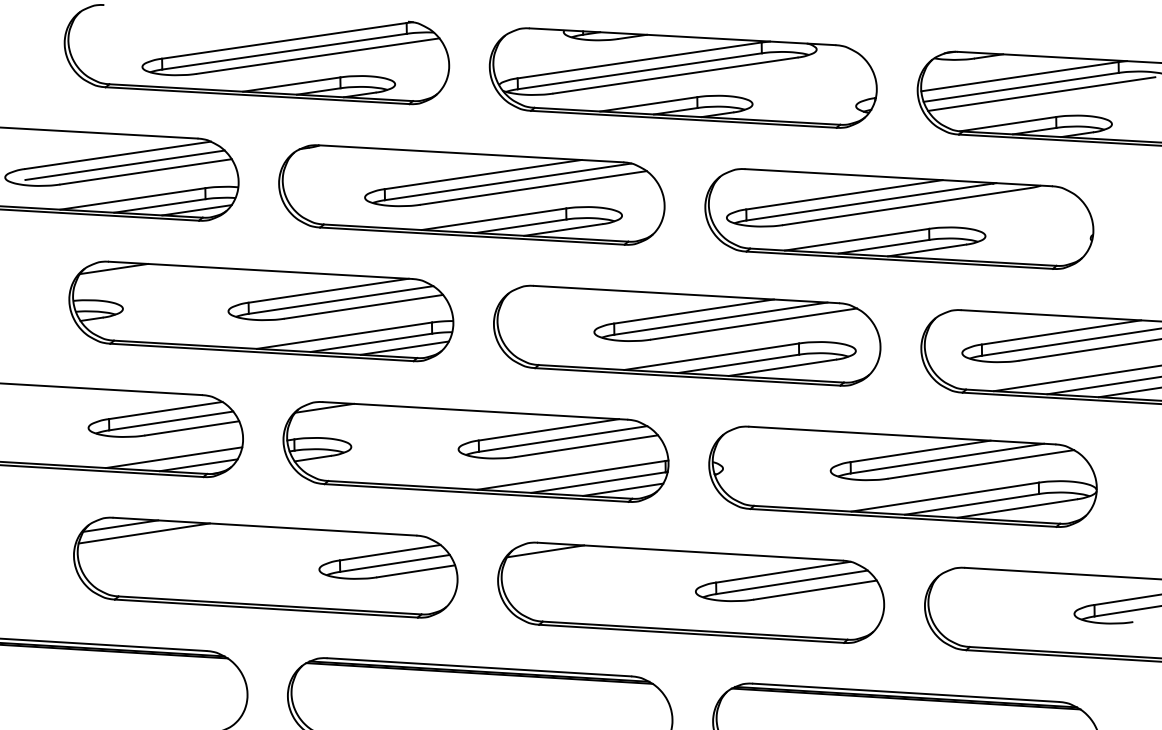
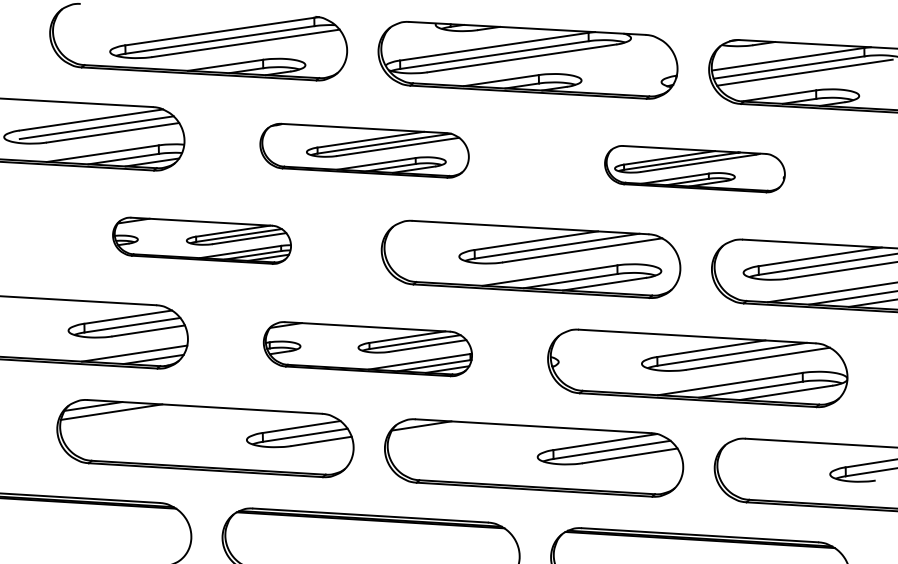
part: (471, 194) -> (364, 150), size x0.7
part: (898, 218) -> (694, 168), size x0.6
part: (260, 311) -> (201, 240), size x0.6
part: (475, 451) -> (367, 348), size x0.7

